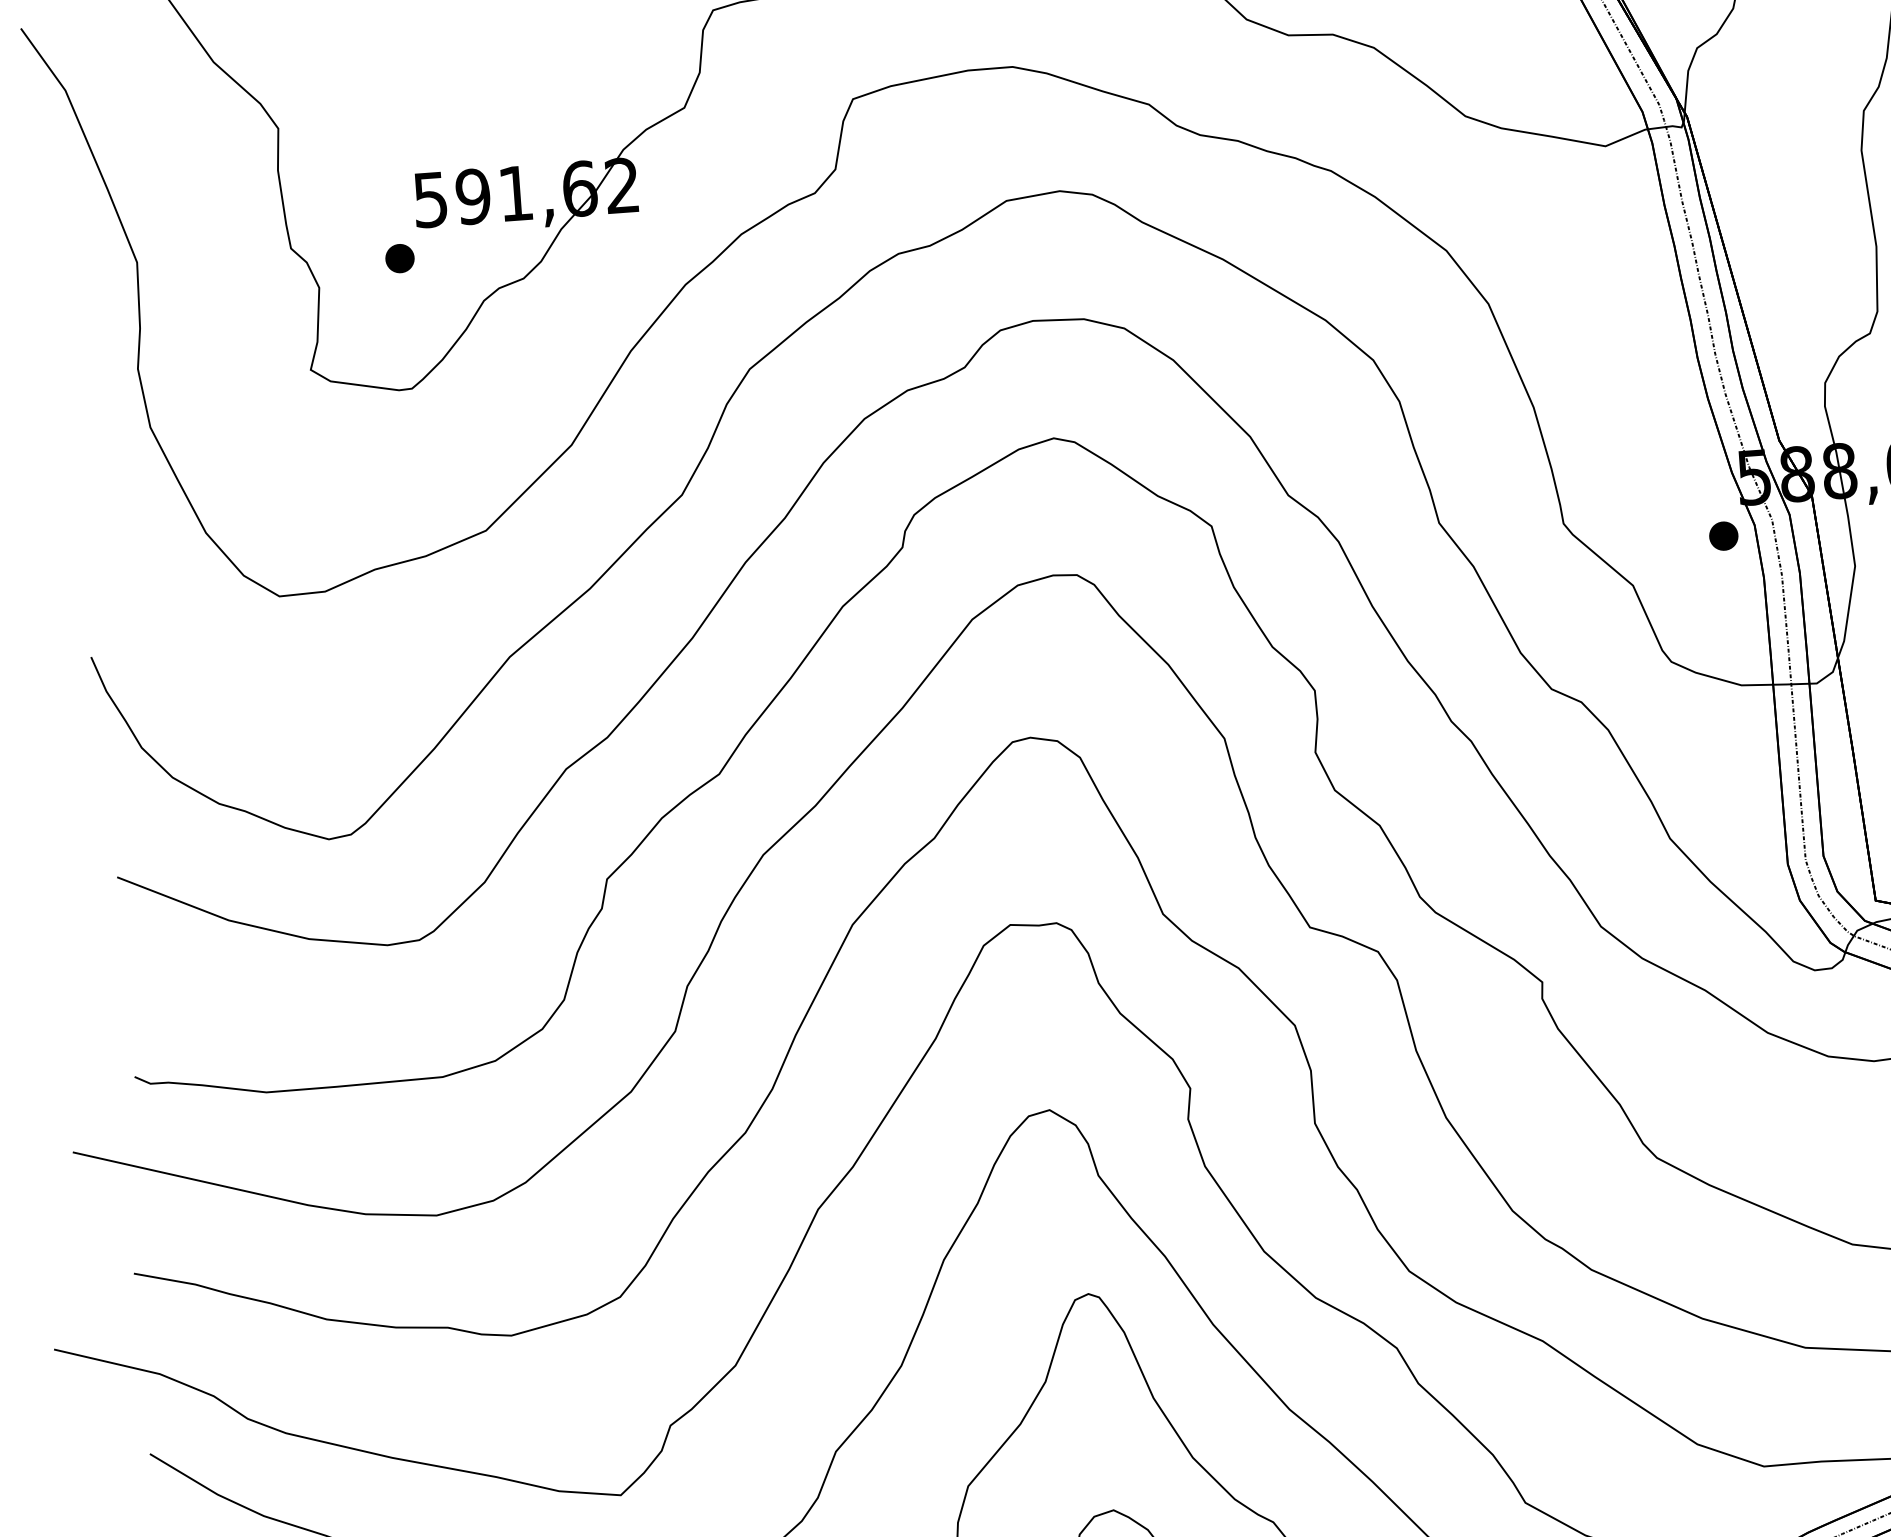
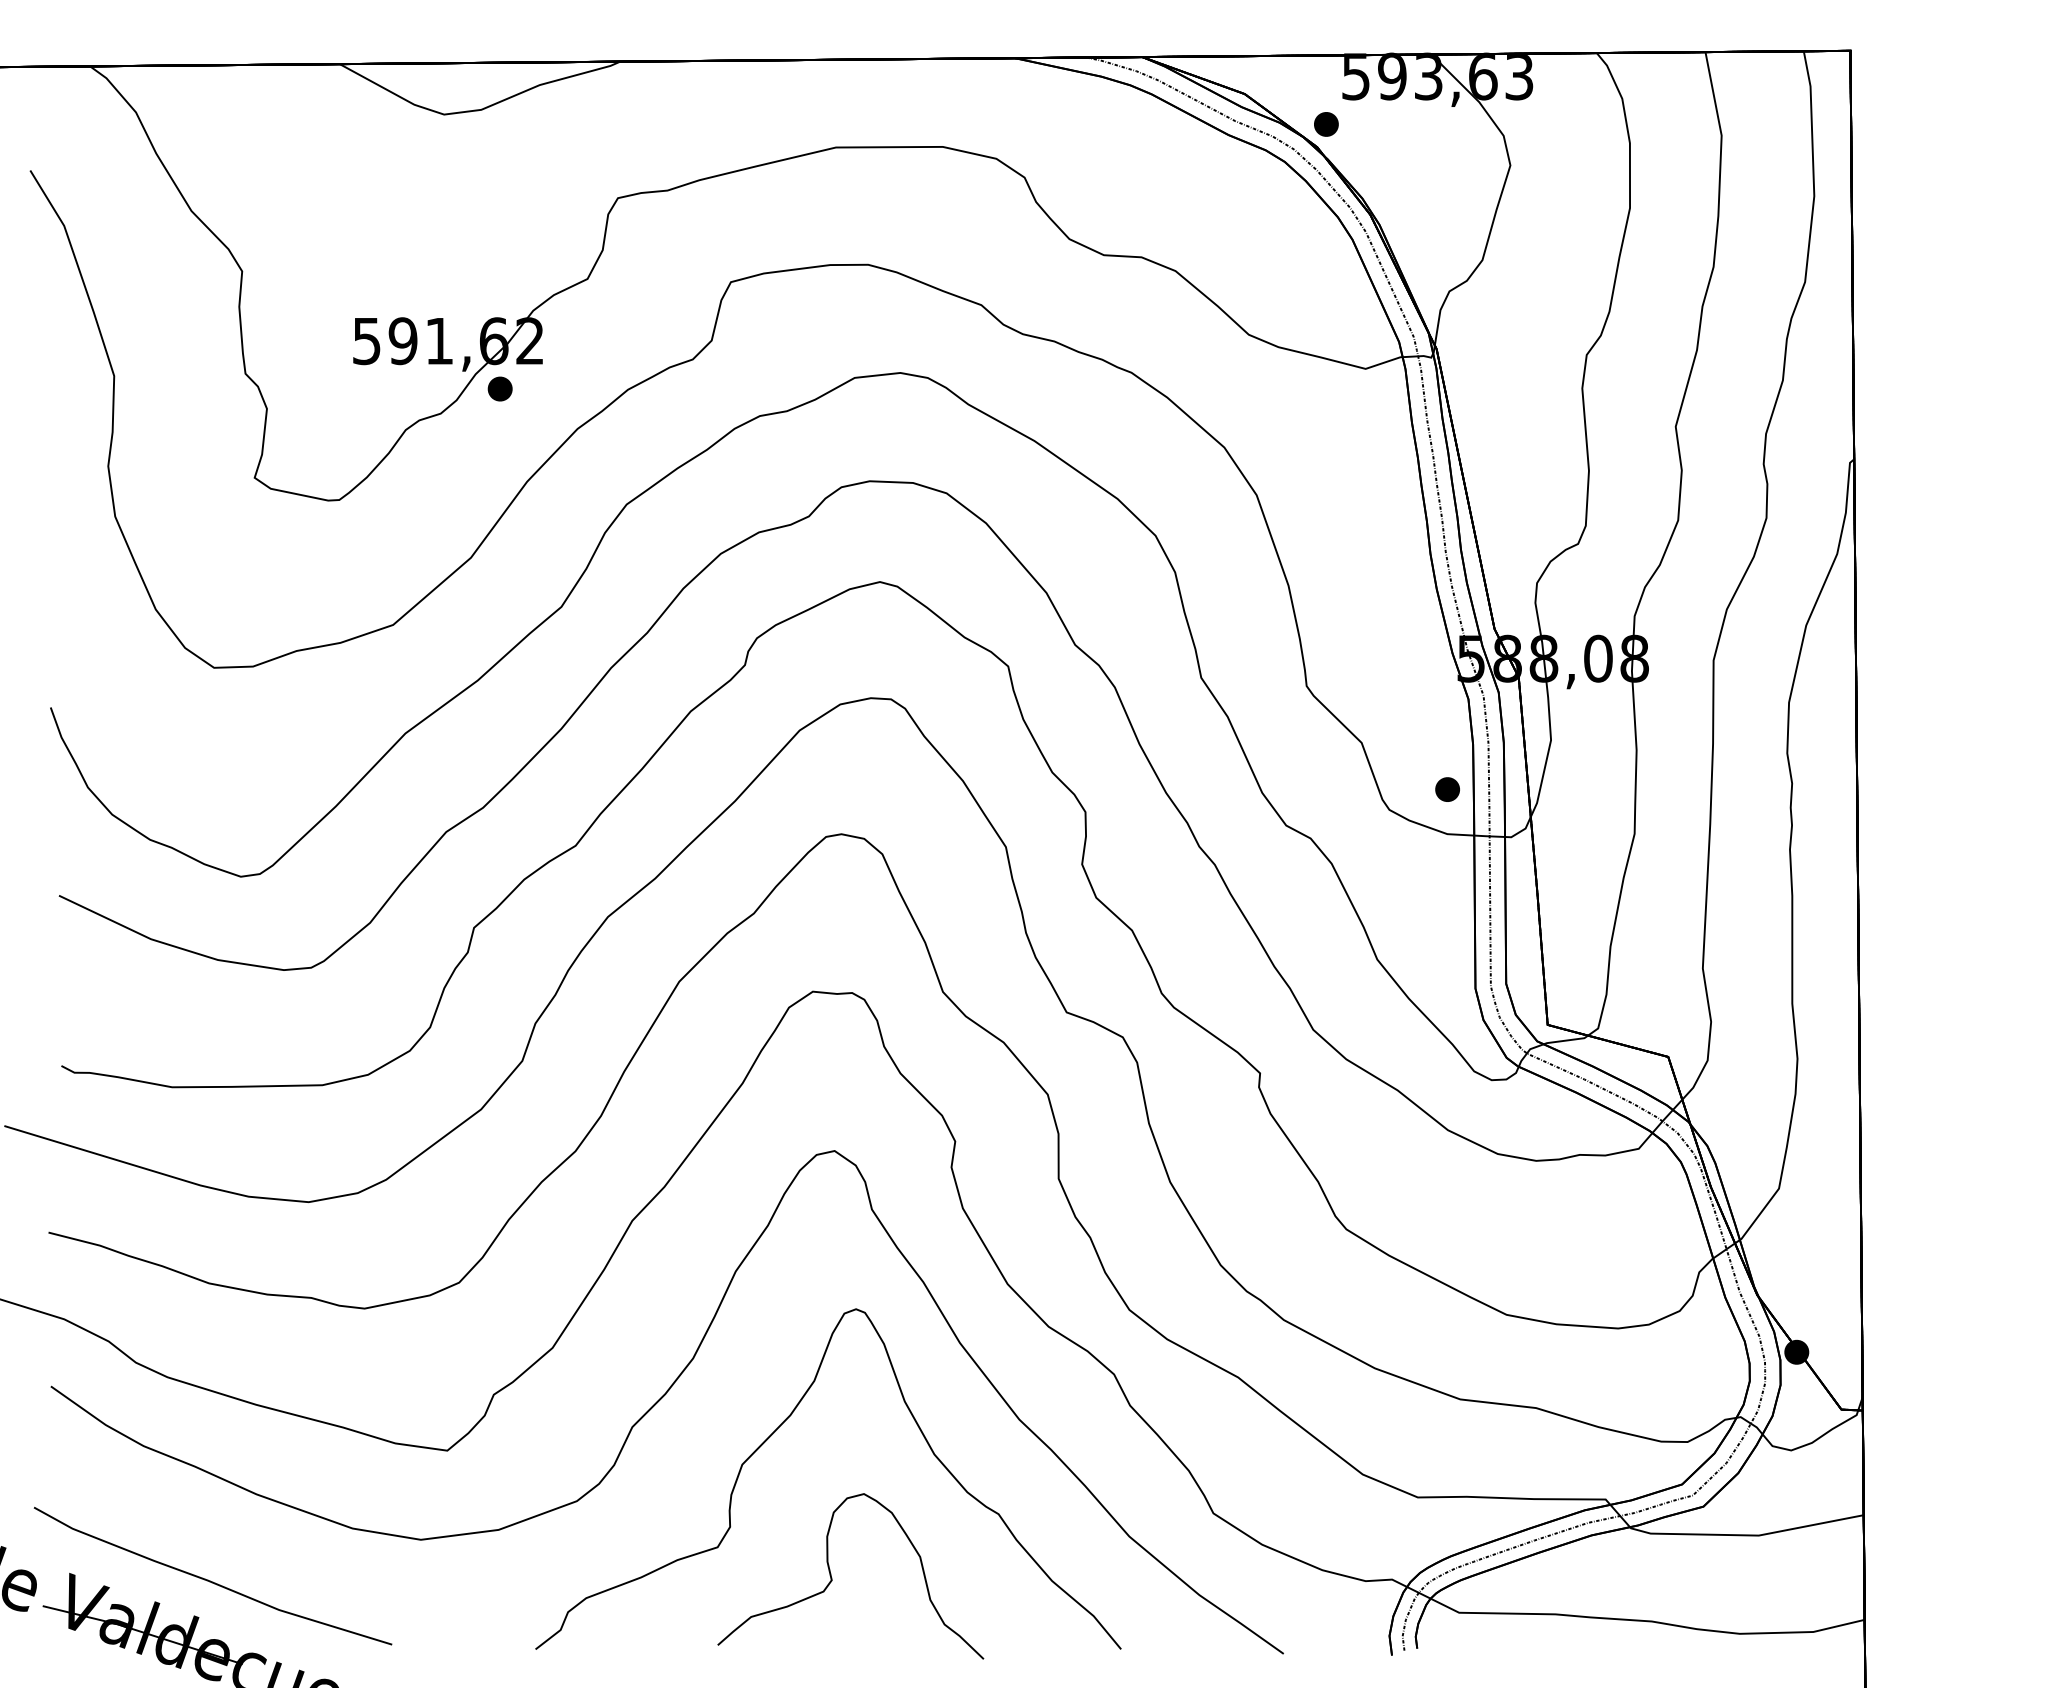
part: (399, 258) -> (499, 388), moved
part: (1723, 536) -> (1447, 789), moved

